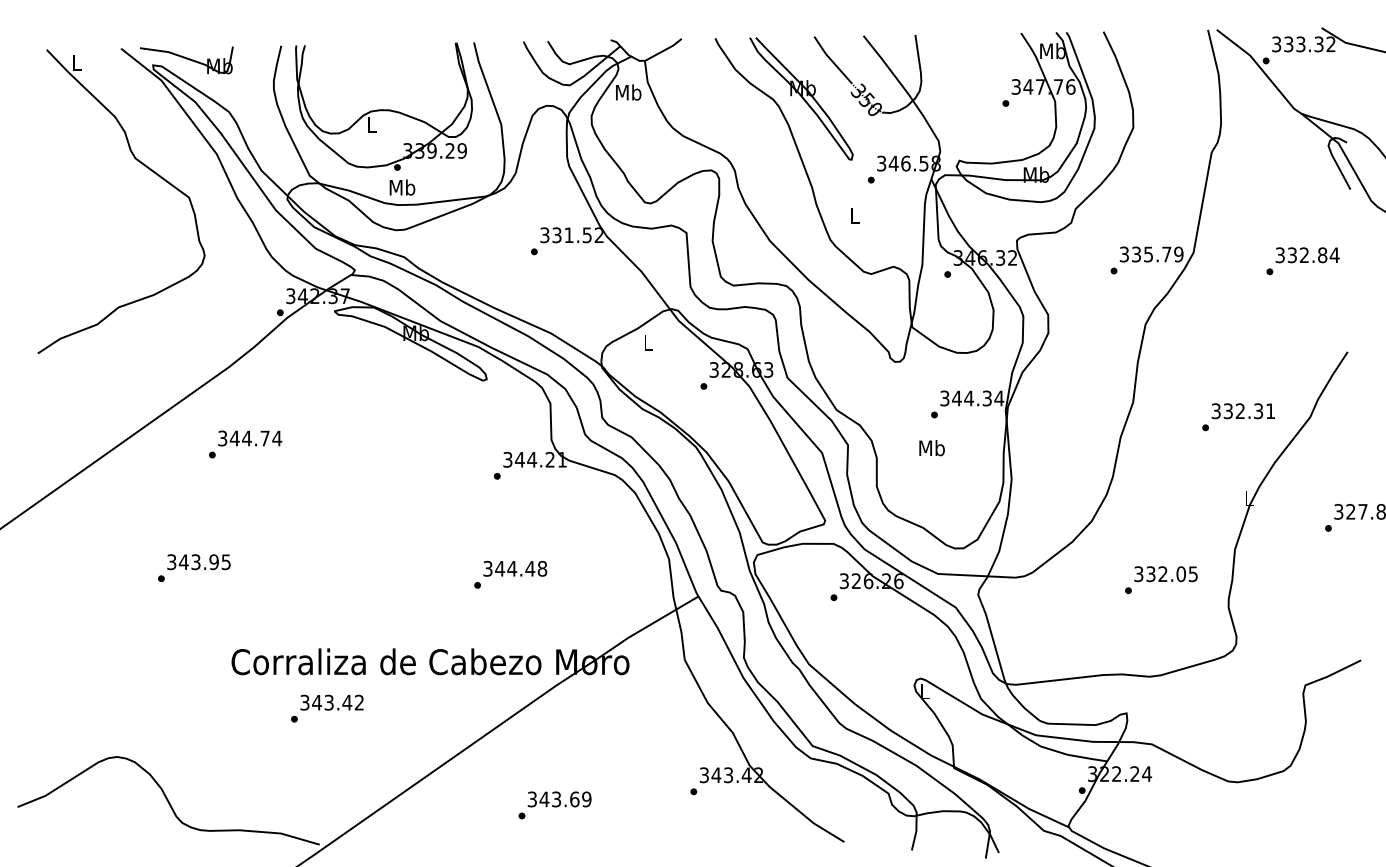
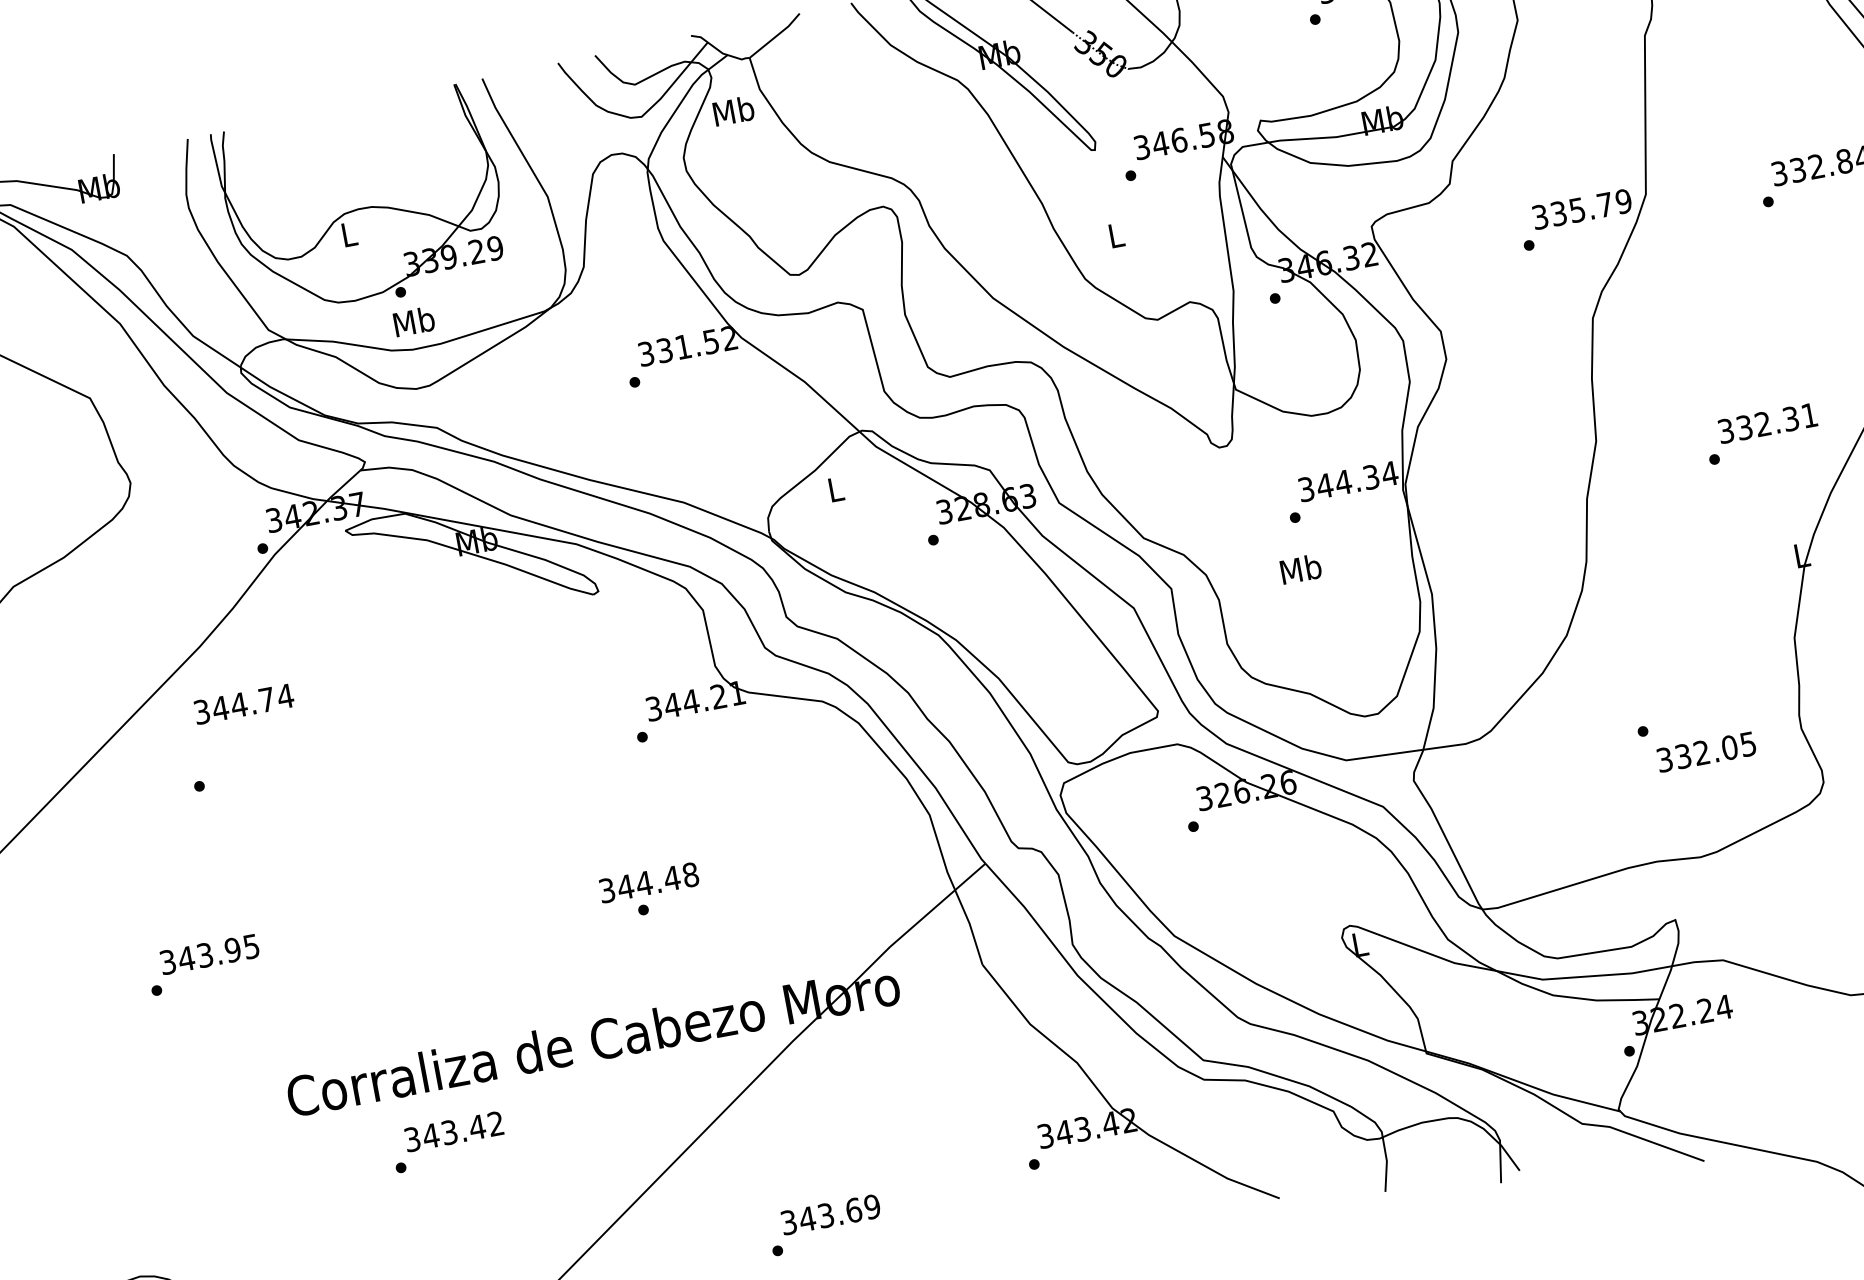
text: (250, 438) -> (244, 703), moved
text: (515, 568) -> (649, 882), moved
text: (1165, 574) -> (1705, 752), moved

